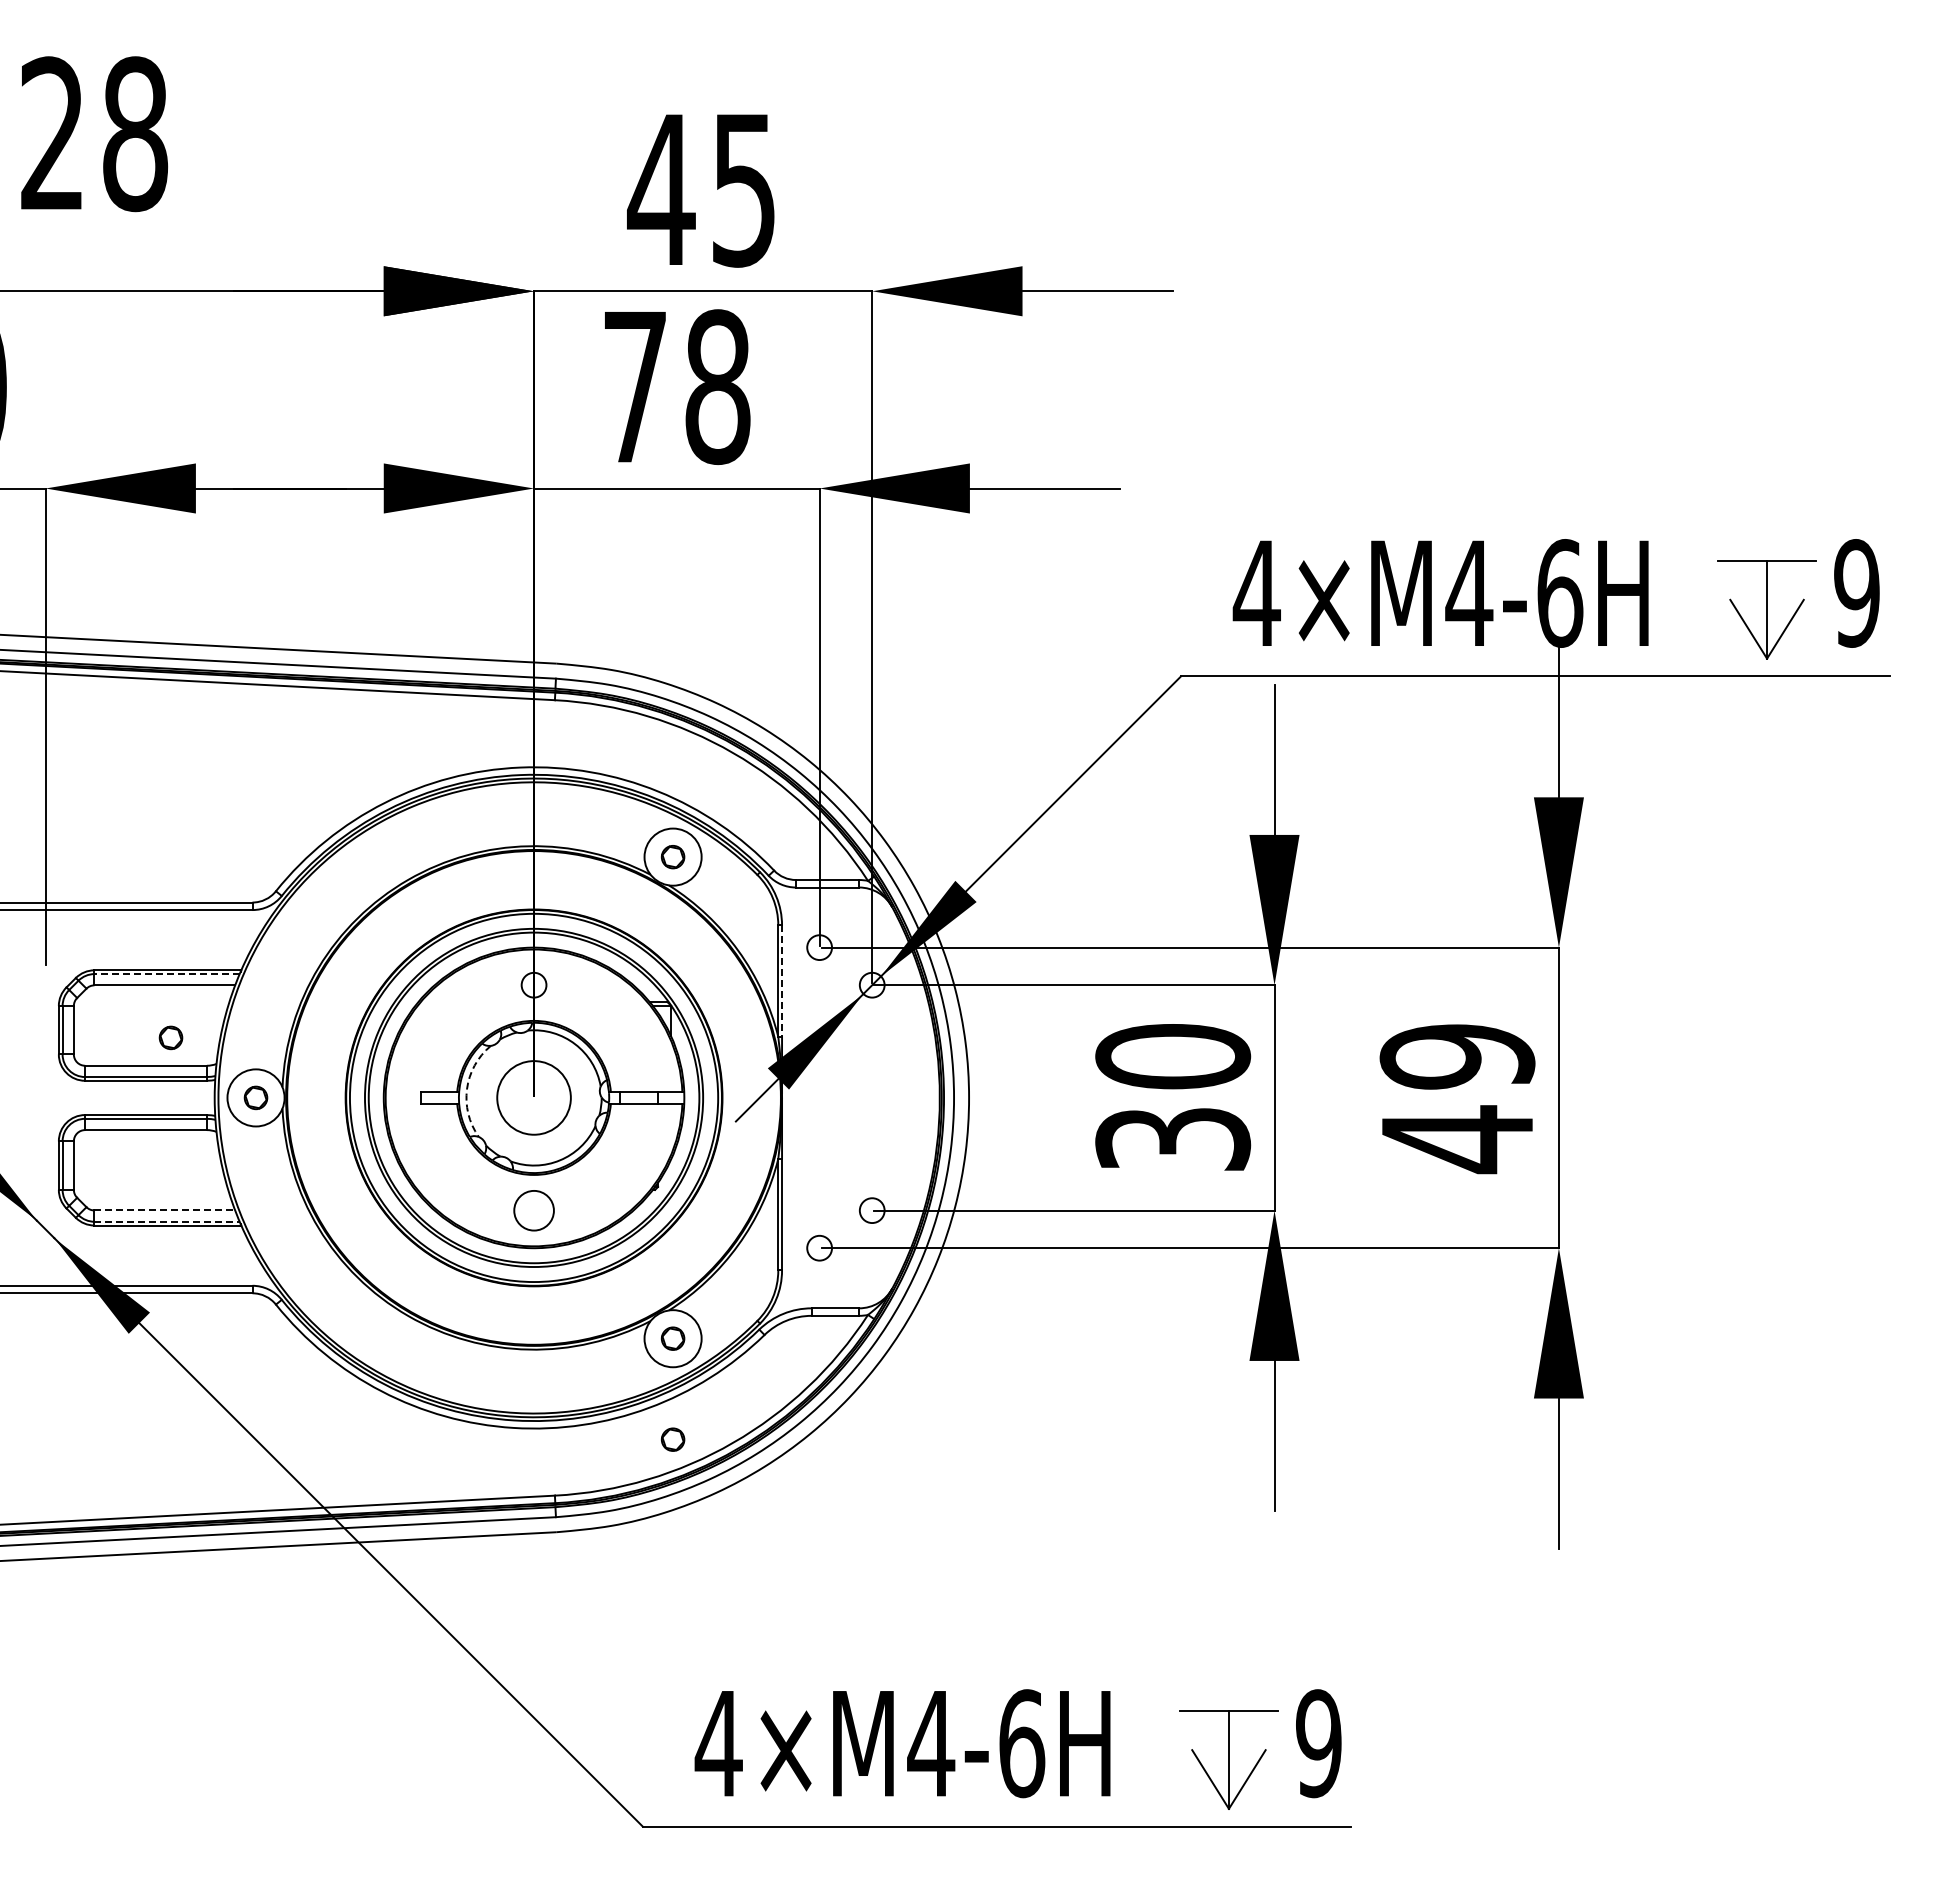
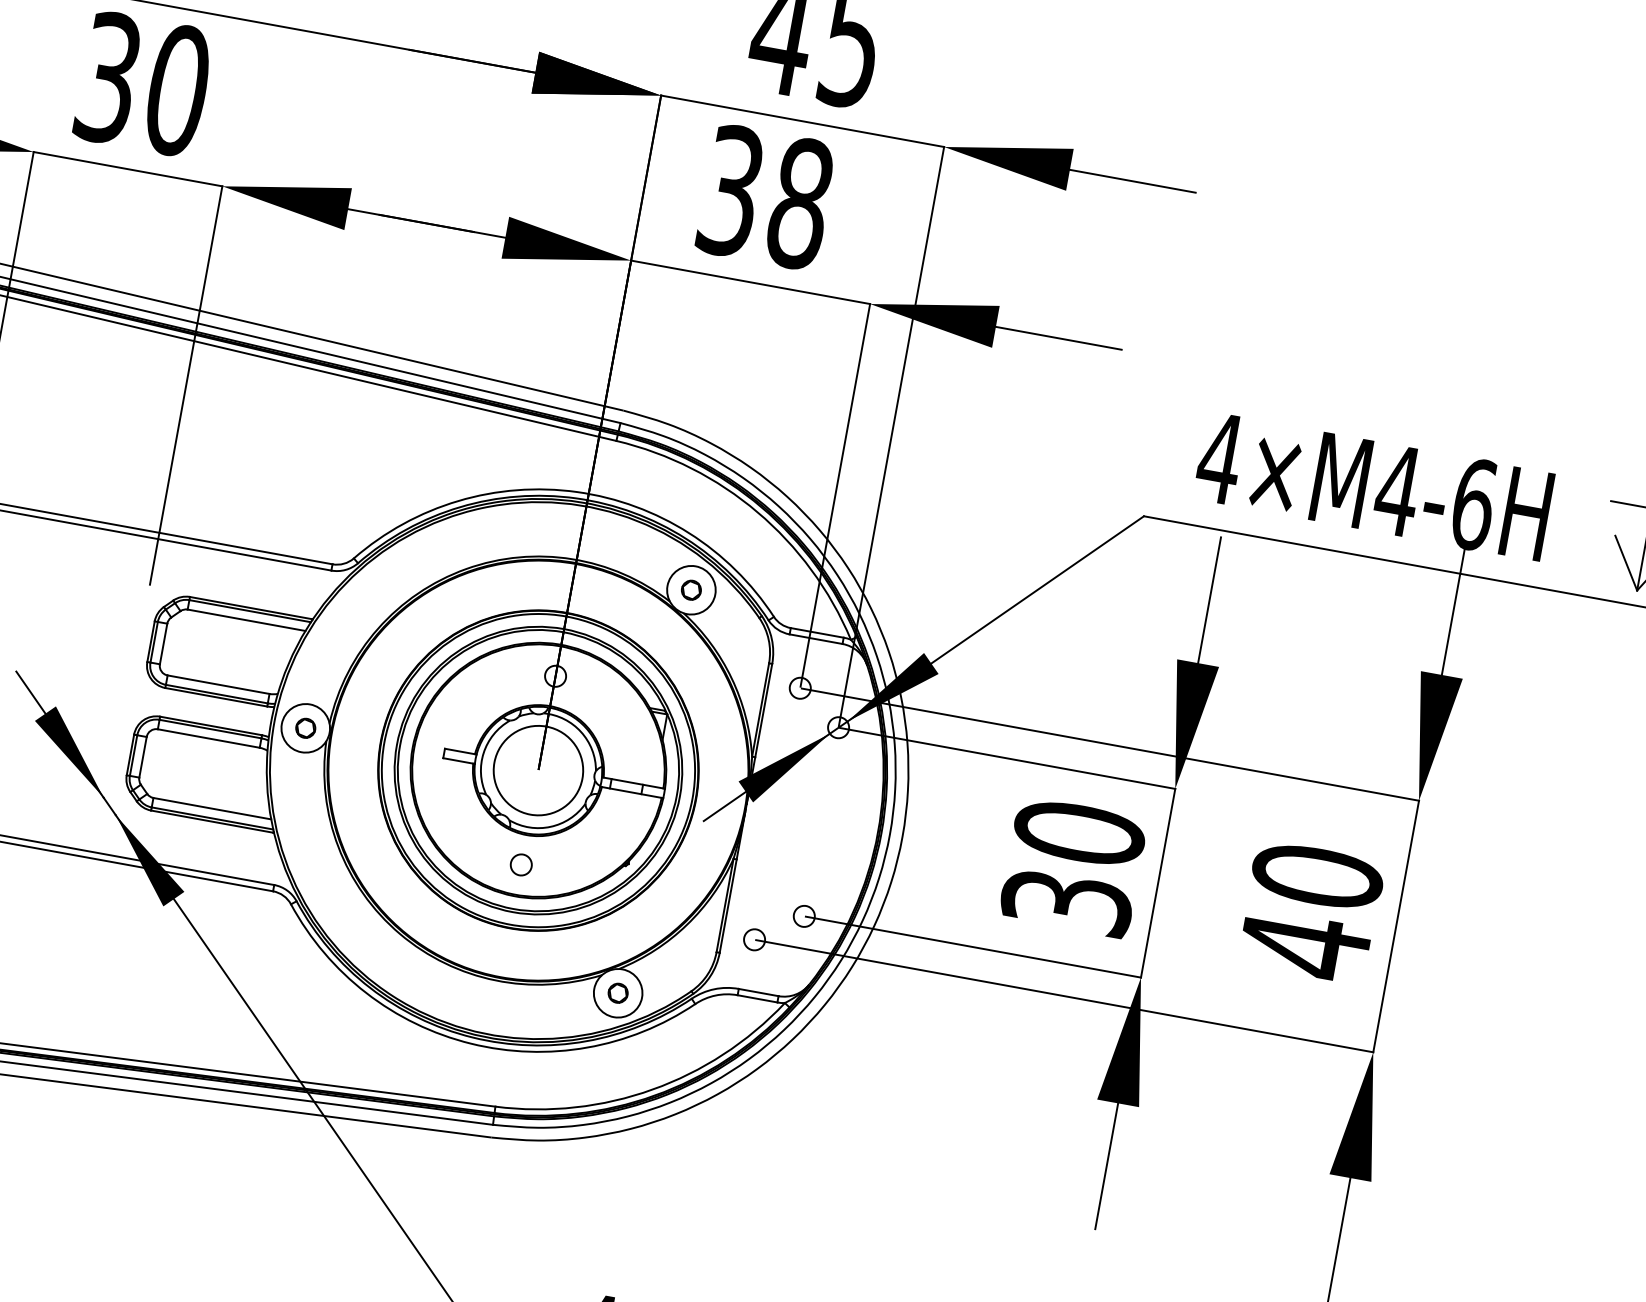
text: (635, 387) -> (731, 191), 78 -> 38
line: (167, 974) -> (250, 611), dashed -> solid
line: (782, 981) -> (764, 710), dashed -> solid
part: (170, 1037) -> (243, 664), removed
text: (1457, 1056) -> (1317, 876), 49 -> 40
arc: (467, 1089) -> (484, 753), dashed -> solid
circle: (533, 1097) -> (538, 770), size x1.43
line: (165, 1210) -> (212, 808), dashed -> solid
circle: (533, 1210) -> (520, 864), size x0.62
line: (167, 1221) -> (212, 818), dashed -> solid
part: (672, 1439) -> (602, 1077), removed

